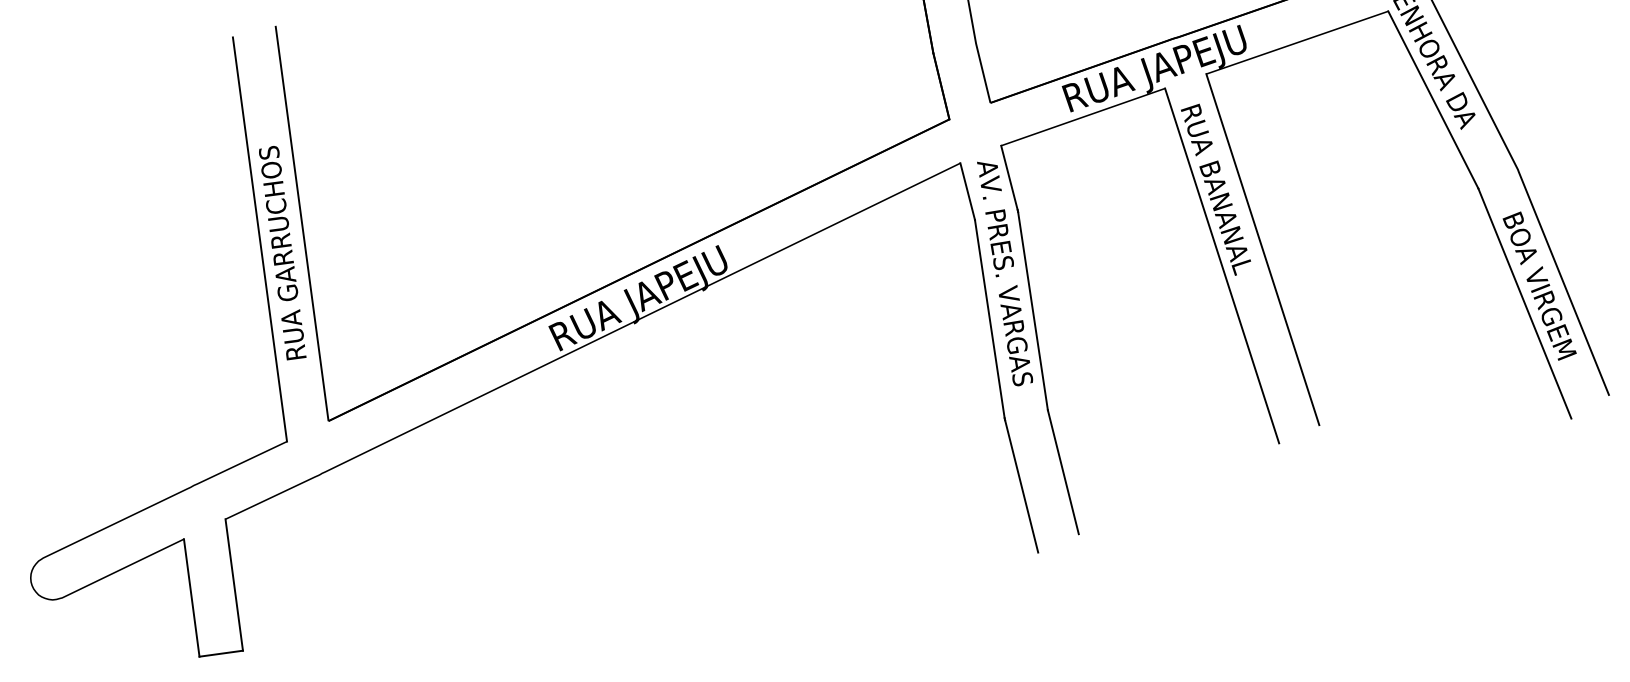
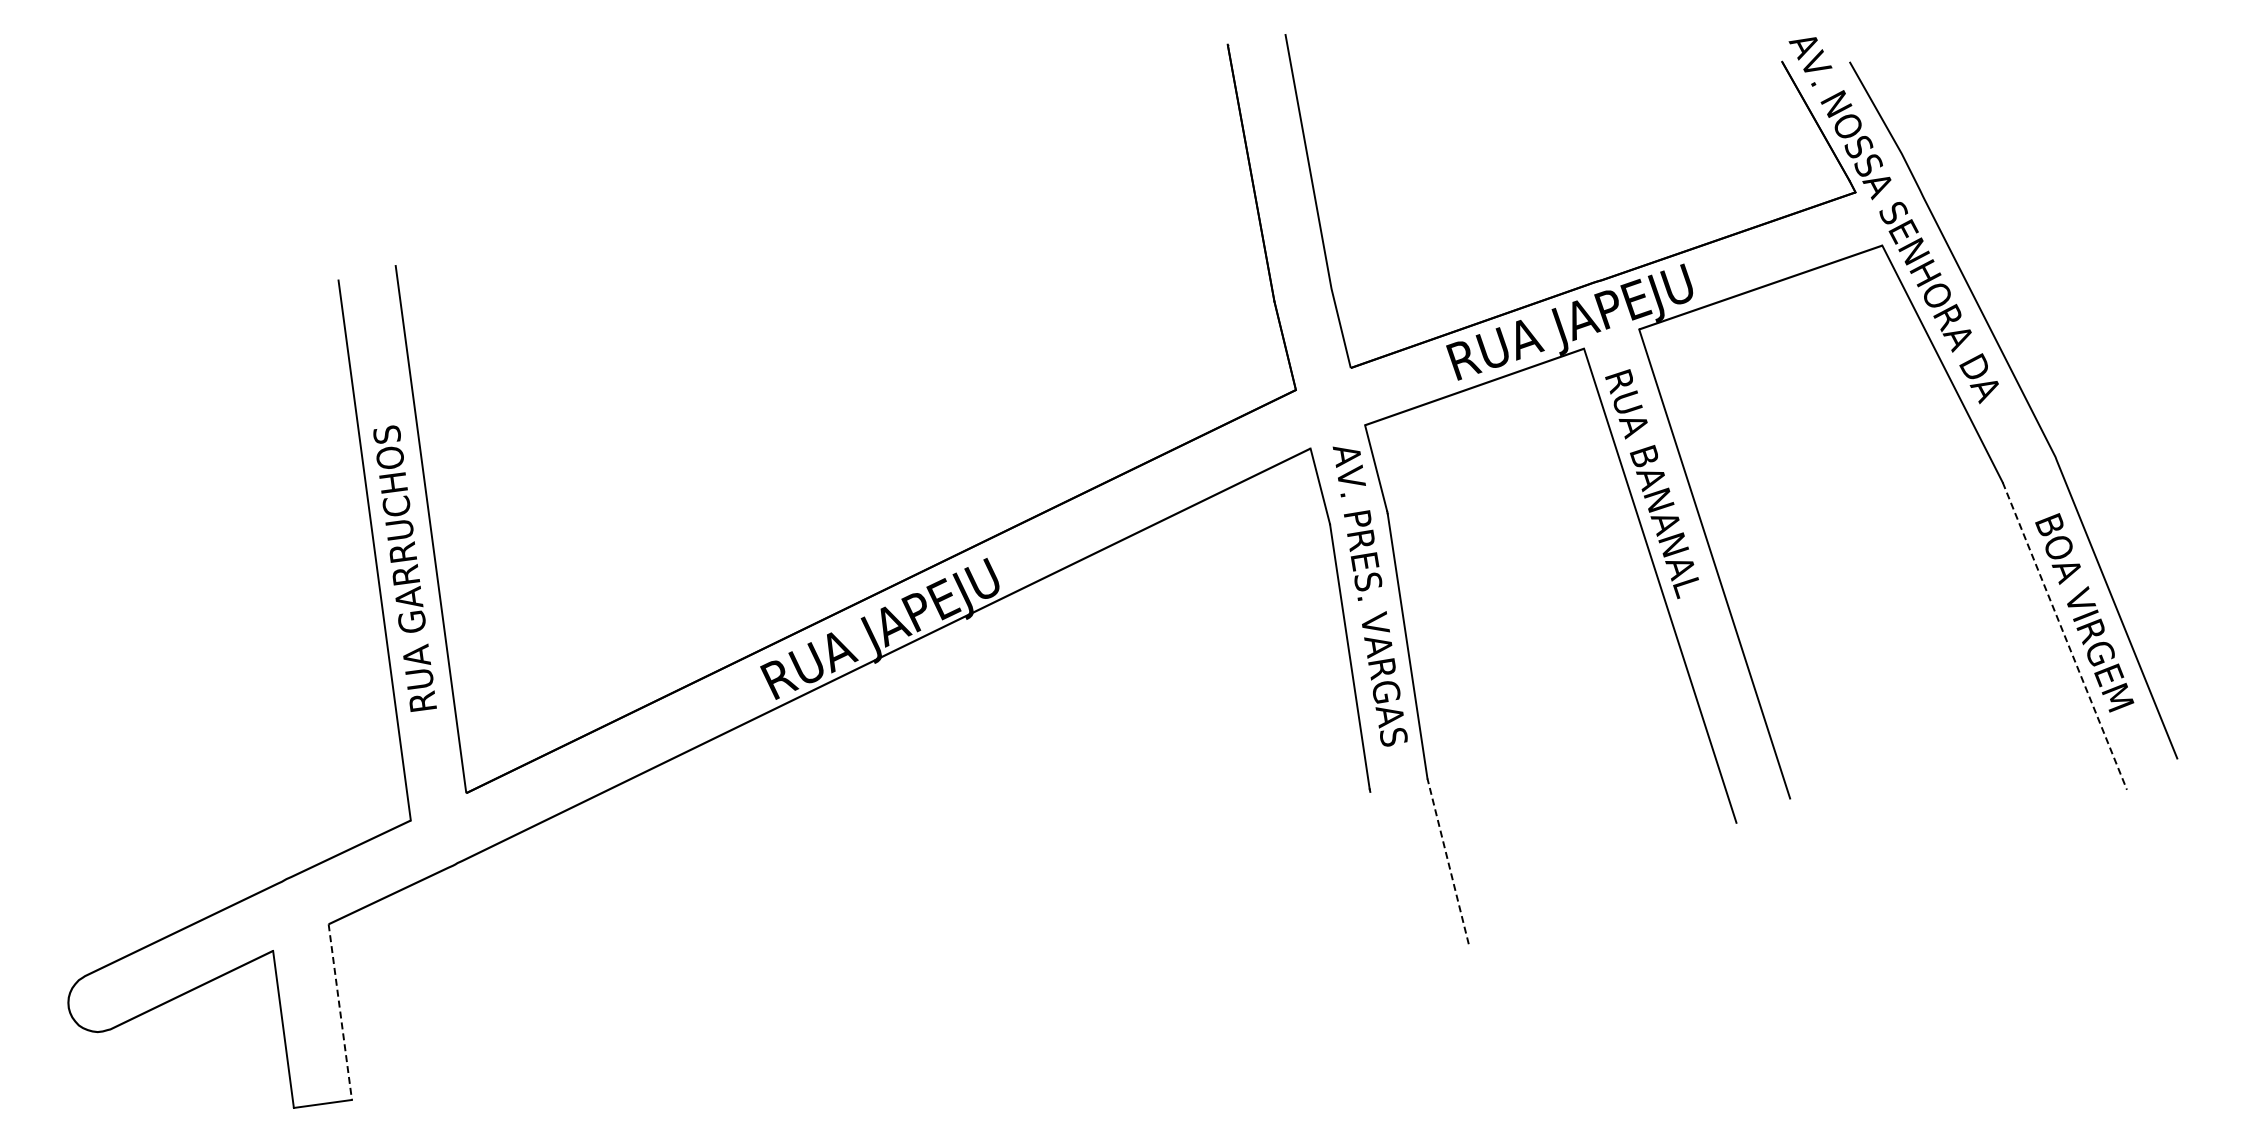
line: (1524, 303) -> (2064, 636), solid -> dashed
line: (1063, 471) -> (1448, 860), solid -> dashed
line: (1021, 485) -> (1392, 879), removed
line: (234, 585) -> (340, 1012), solid -> dashed

